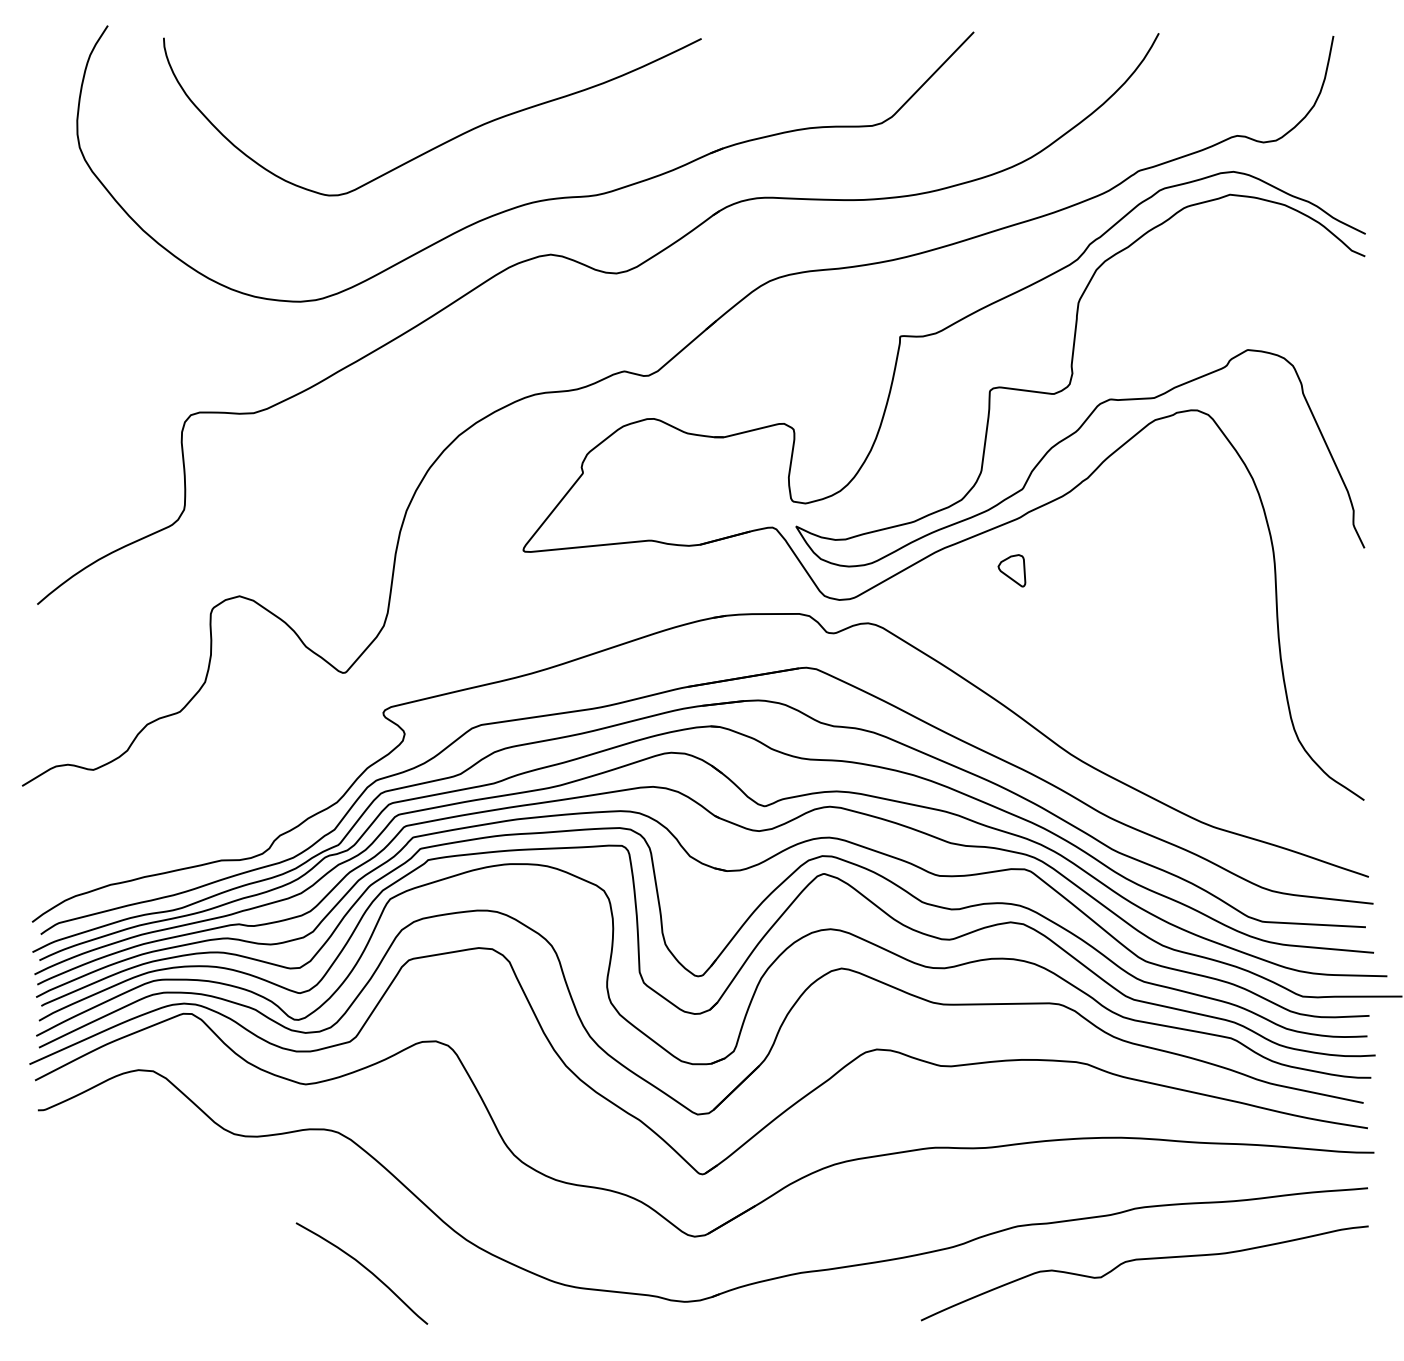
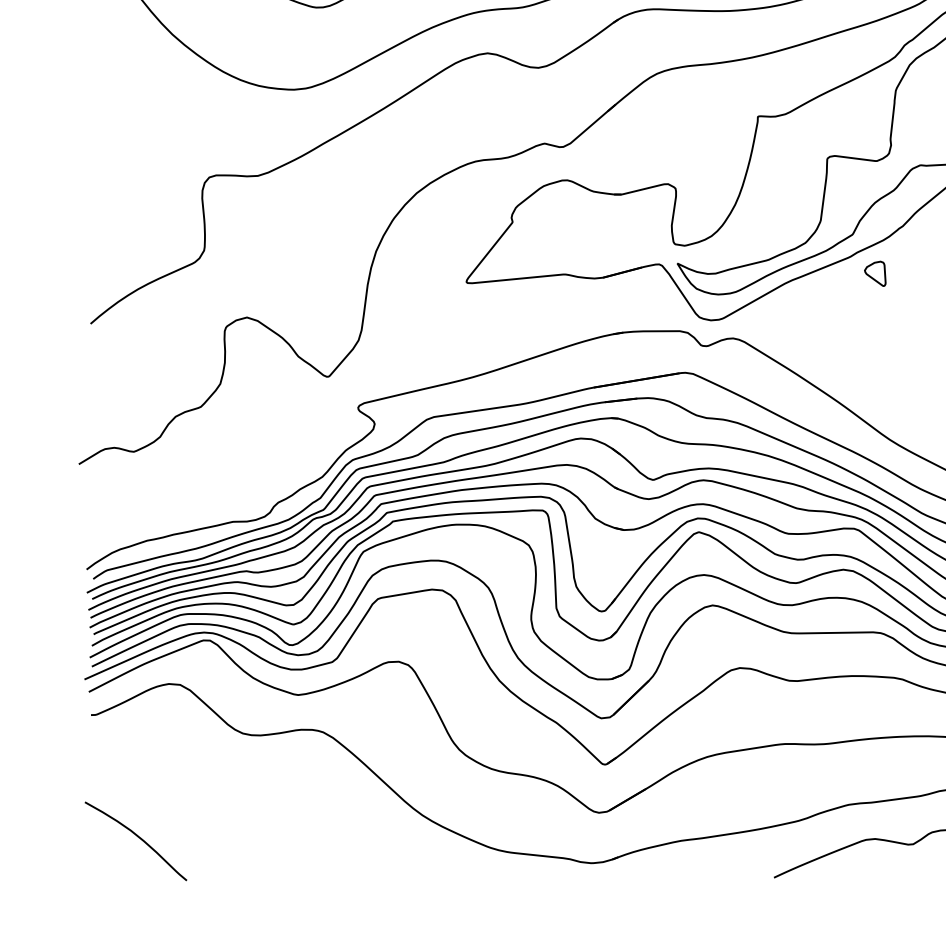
part: (1011, 570) -> (874, 273), moved
curve: (365, 1269) -> (138, 838), moved

